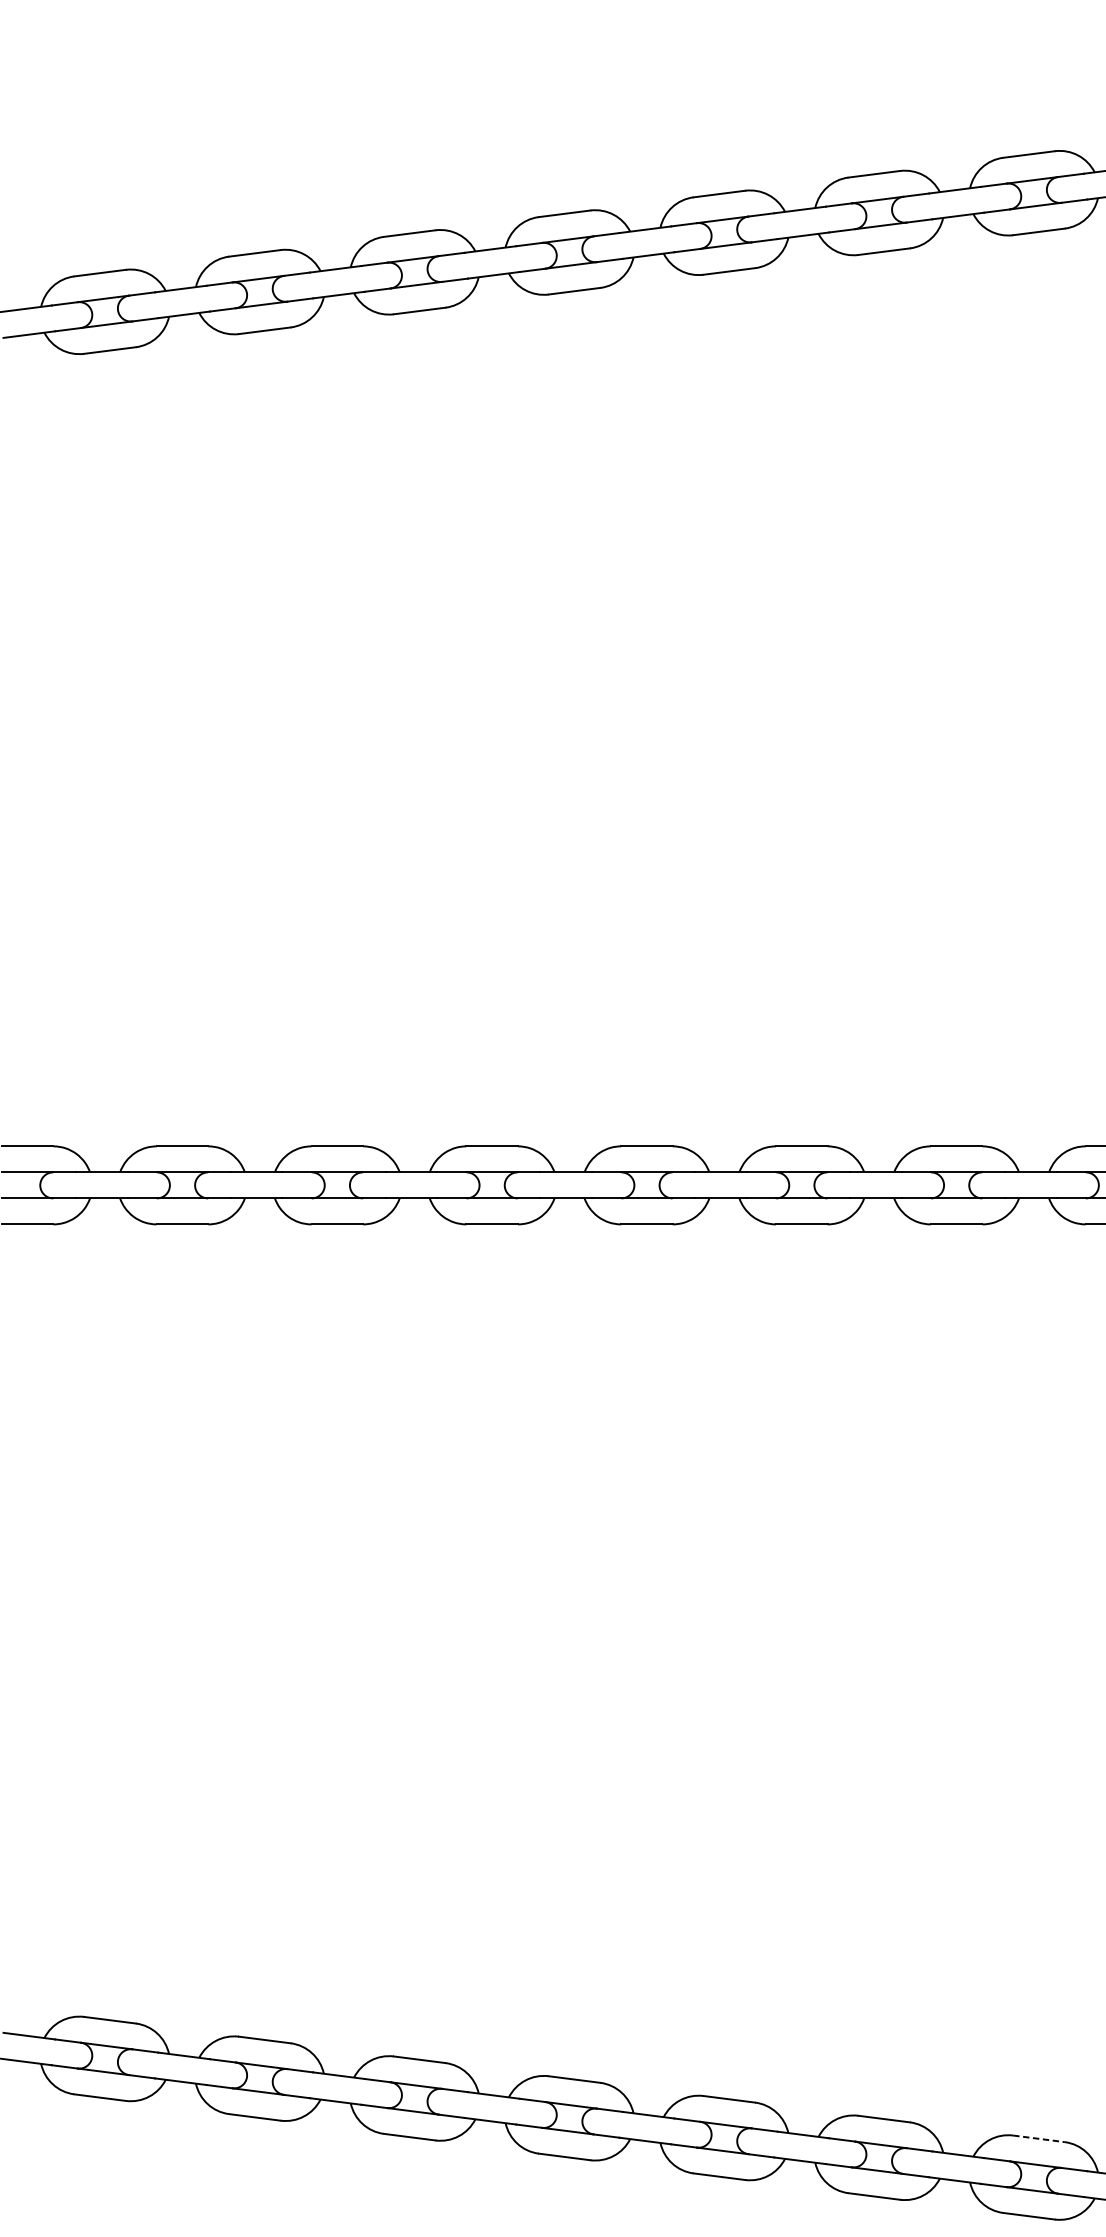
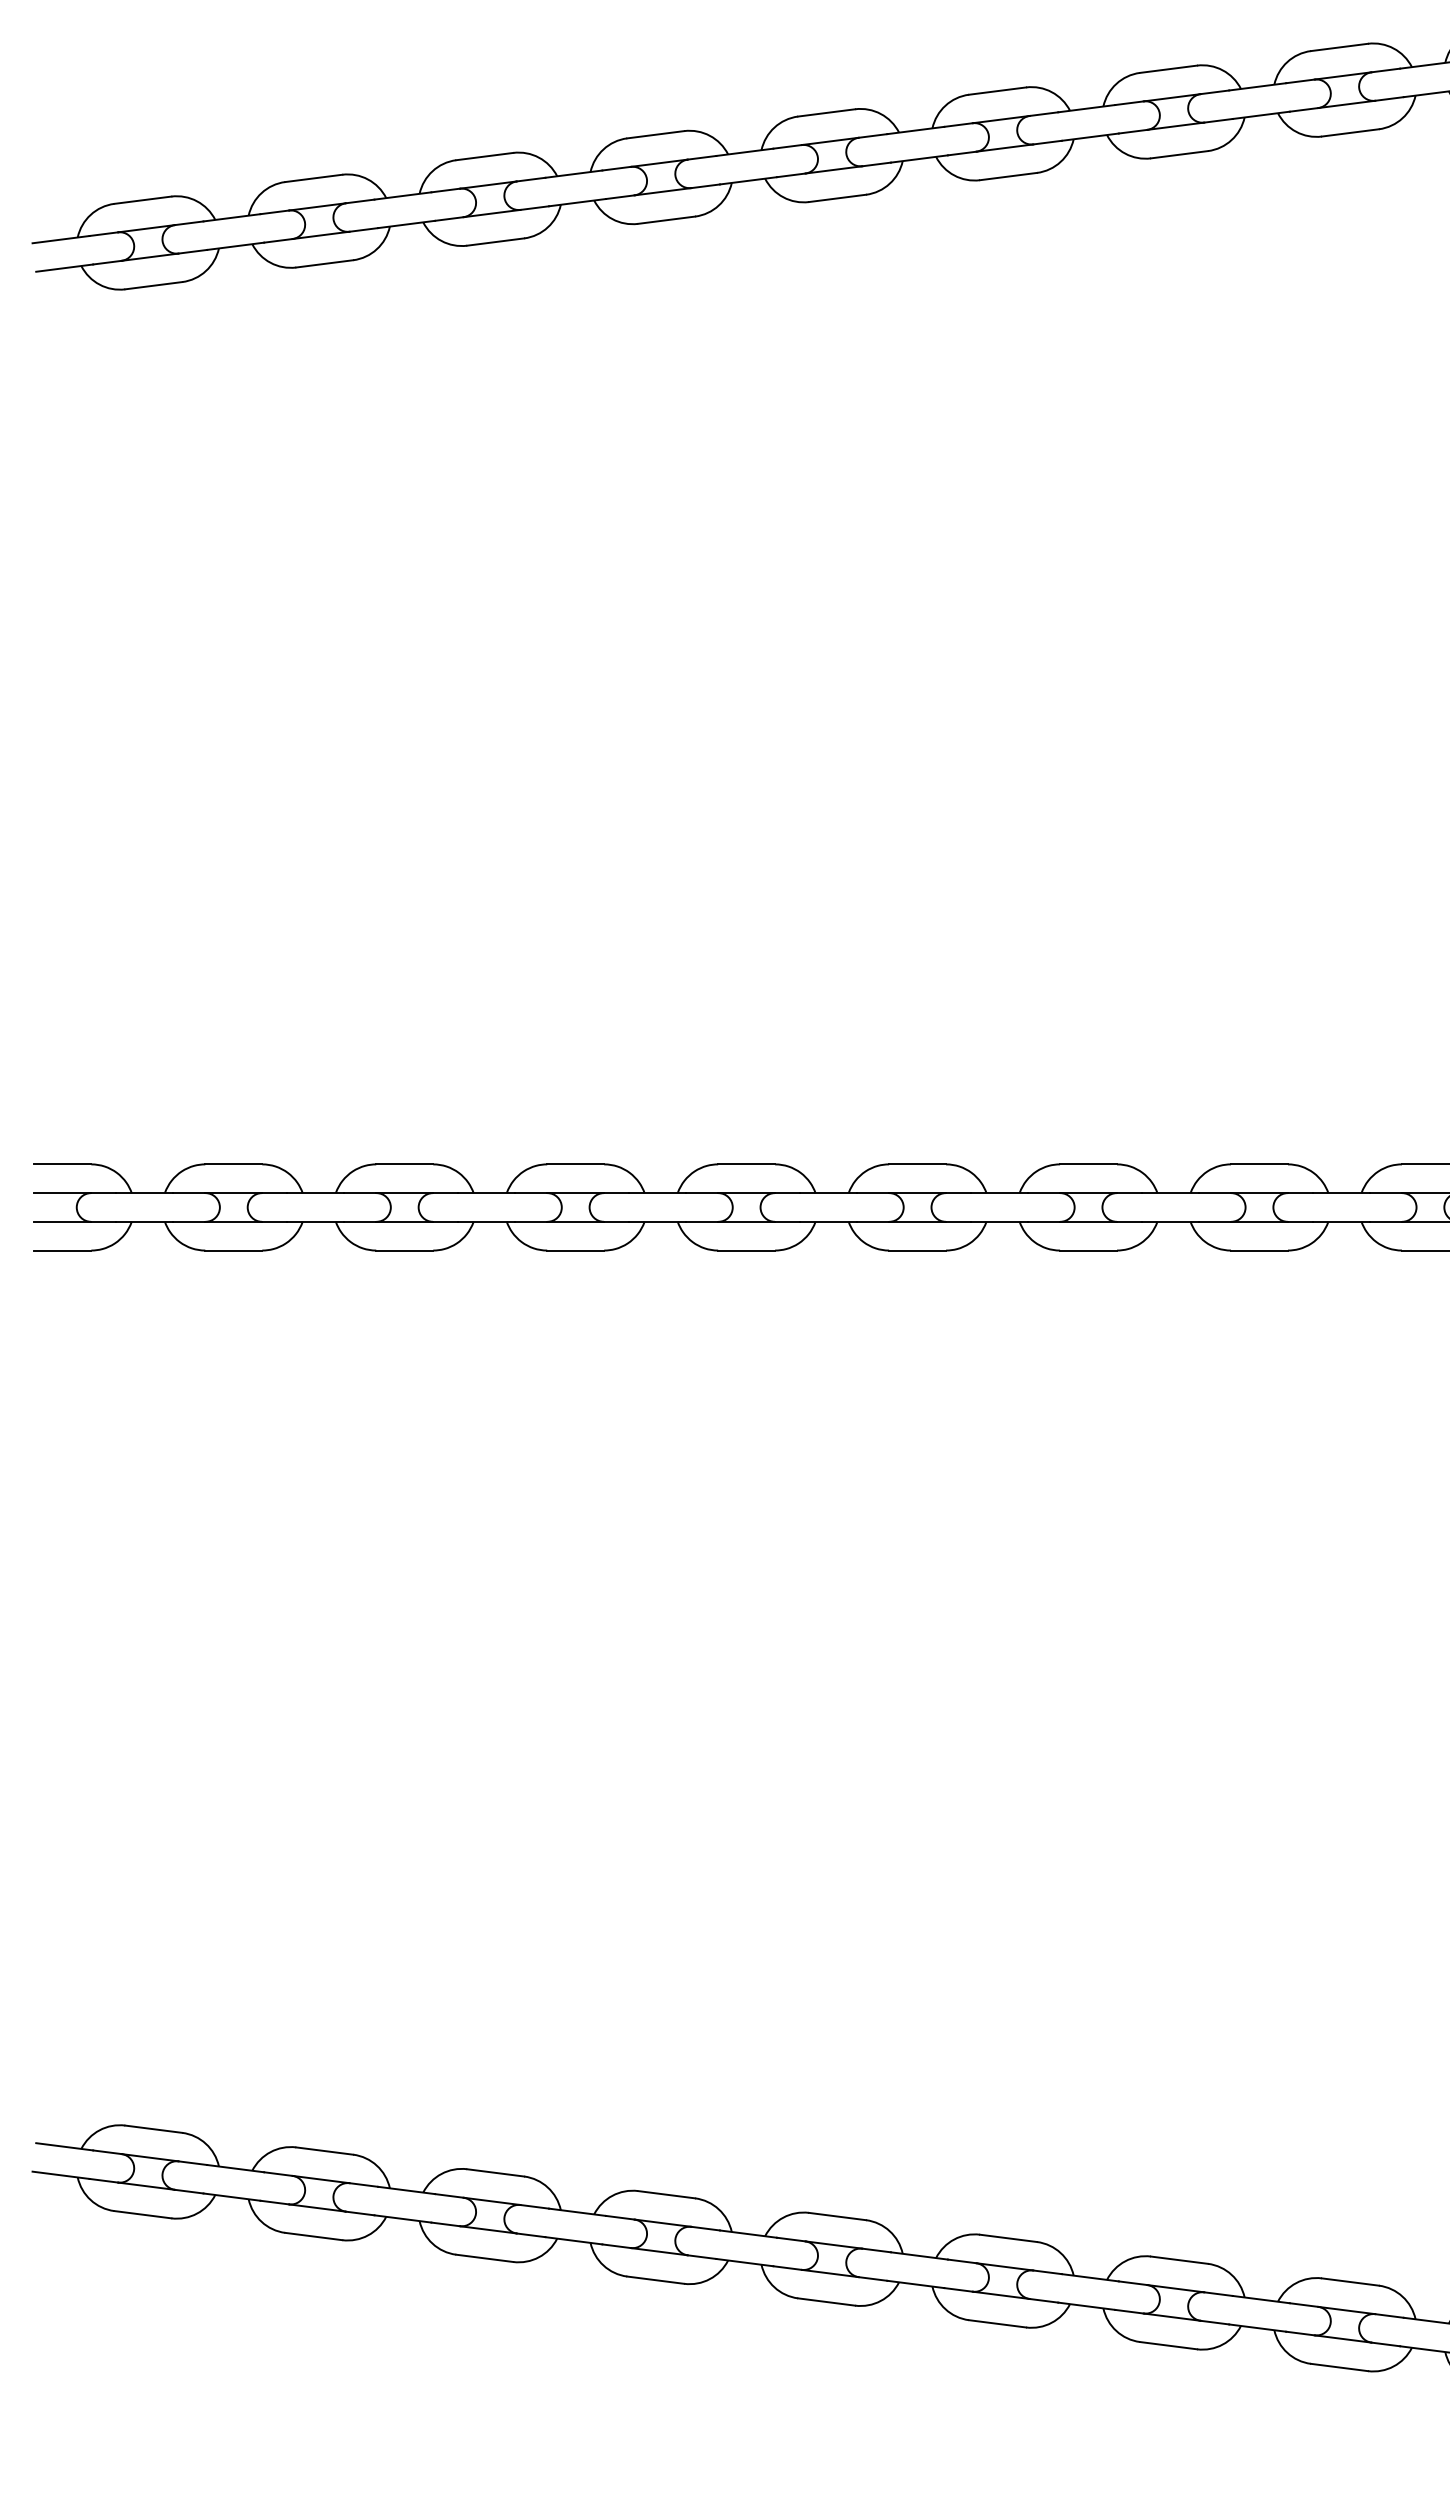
line: (1039, 2139) -> (1179, 2260), dashed -> solid

